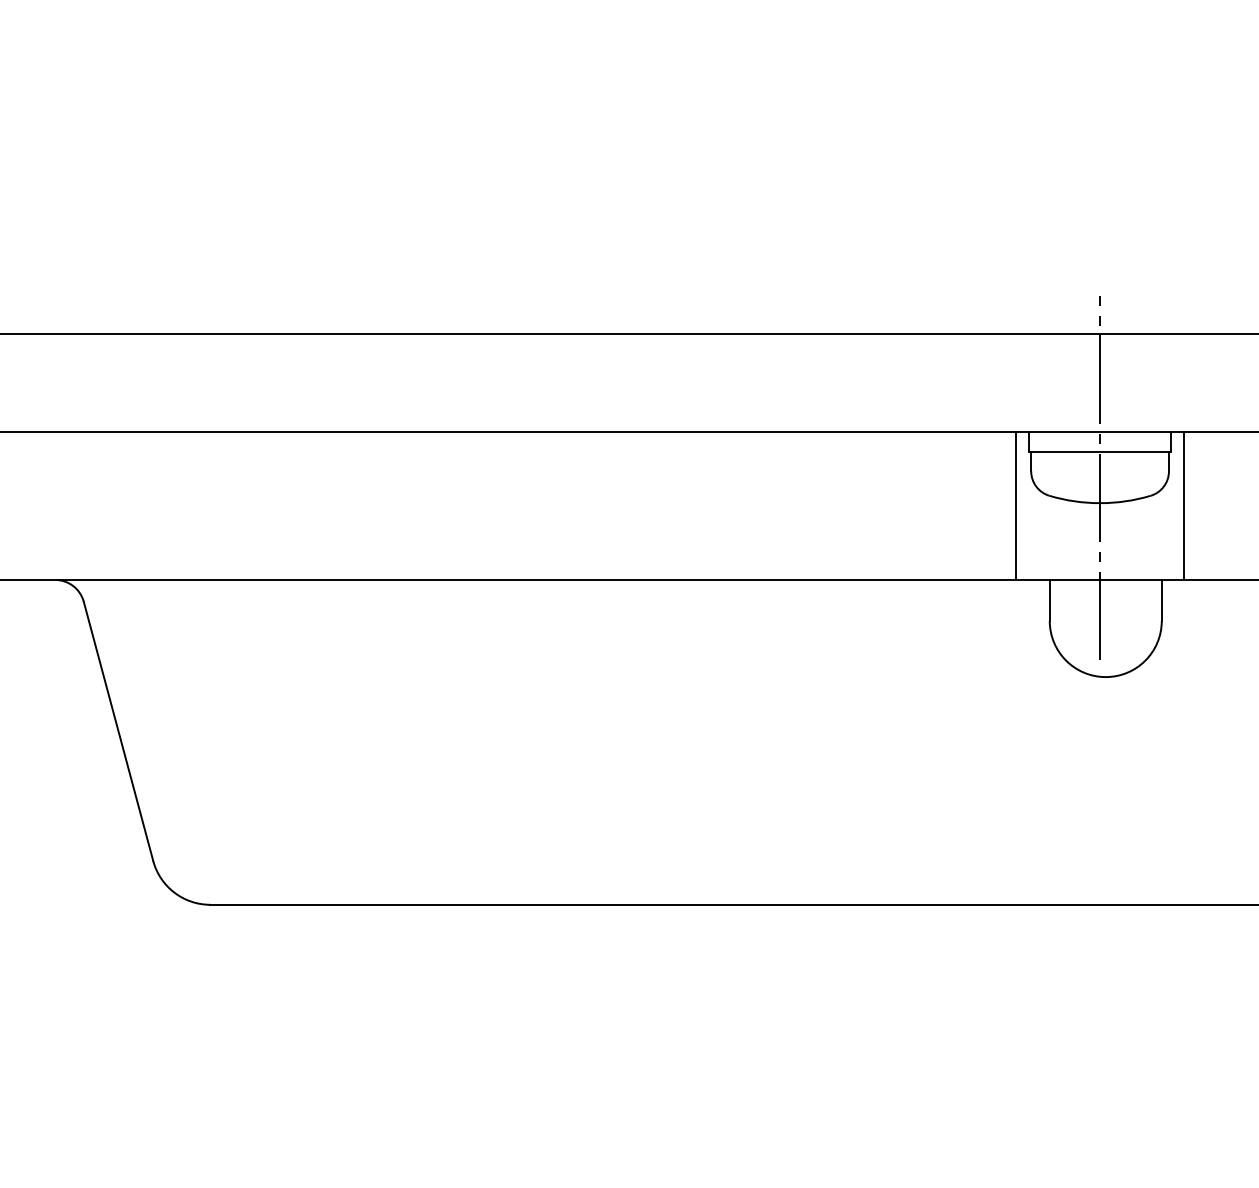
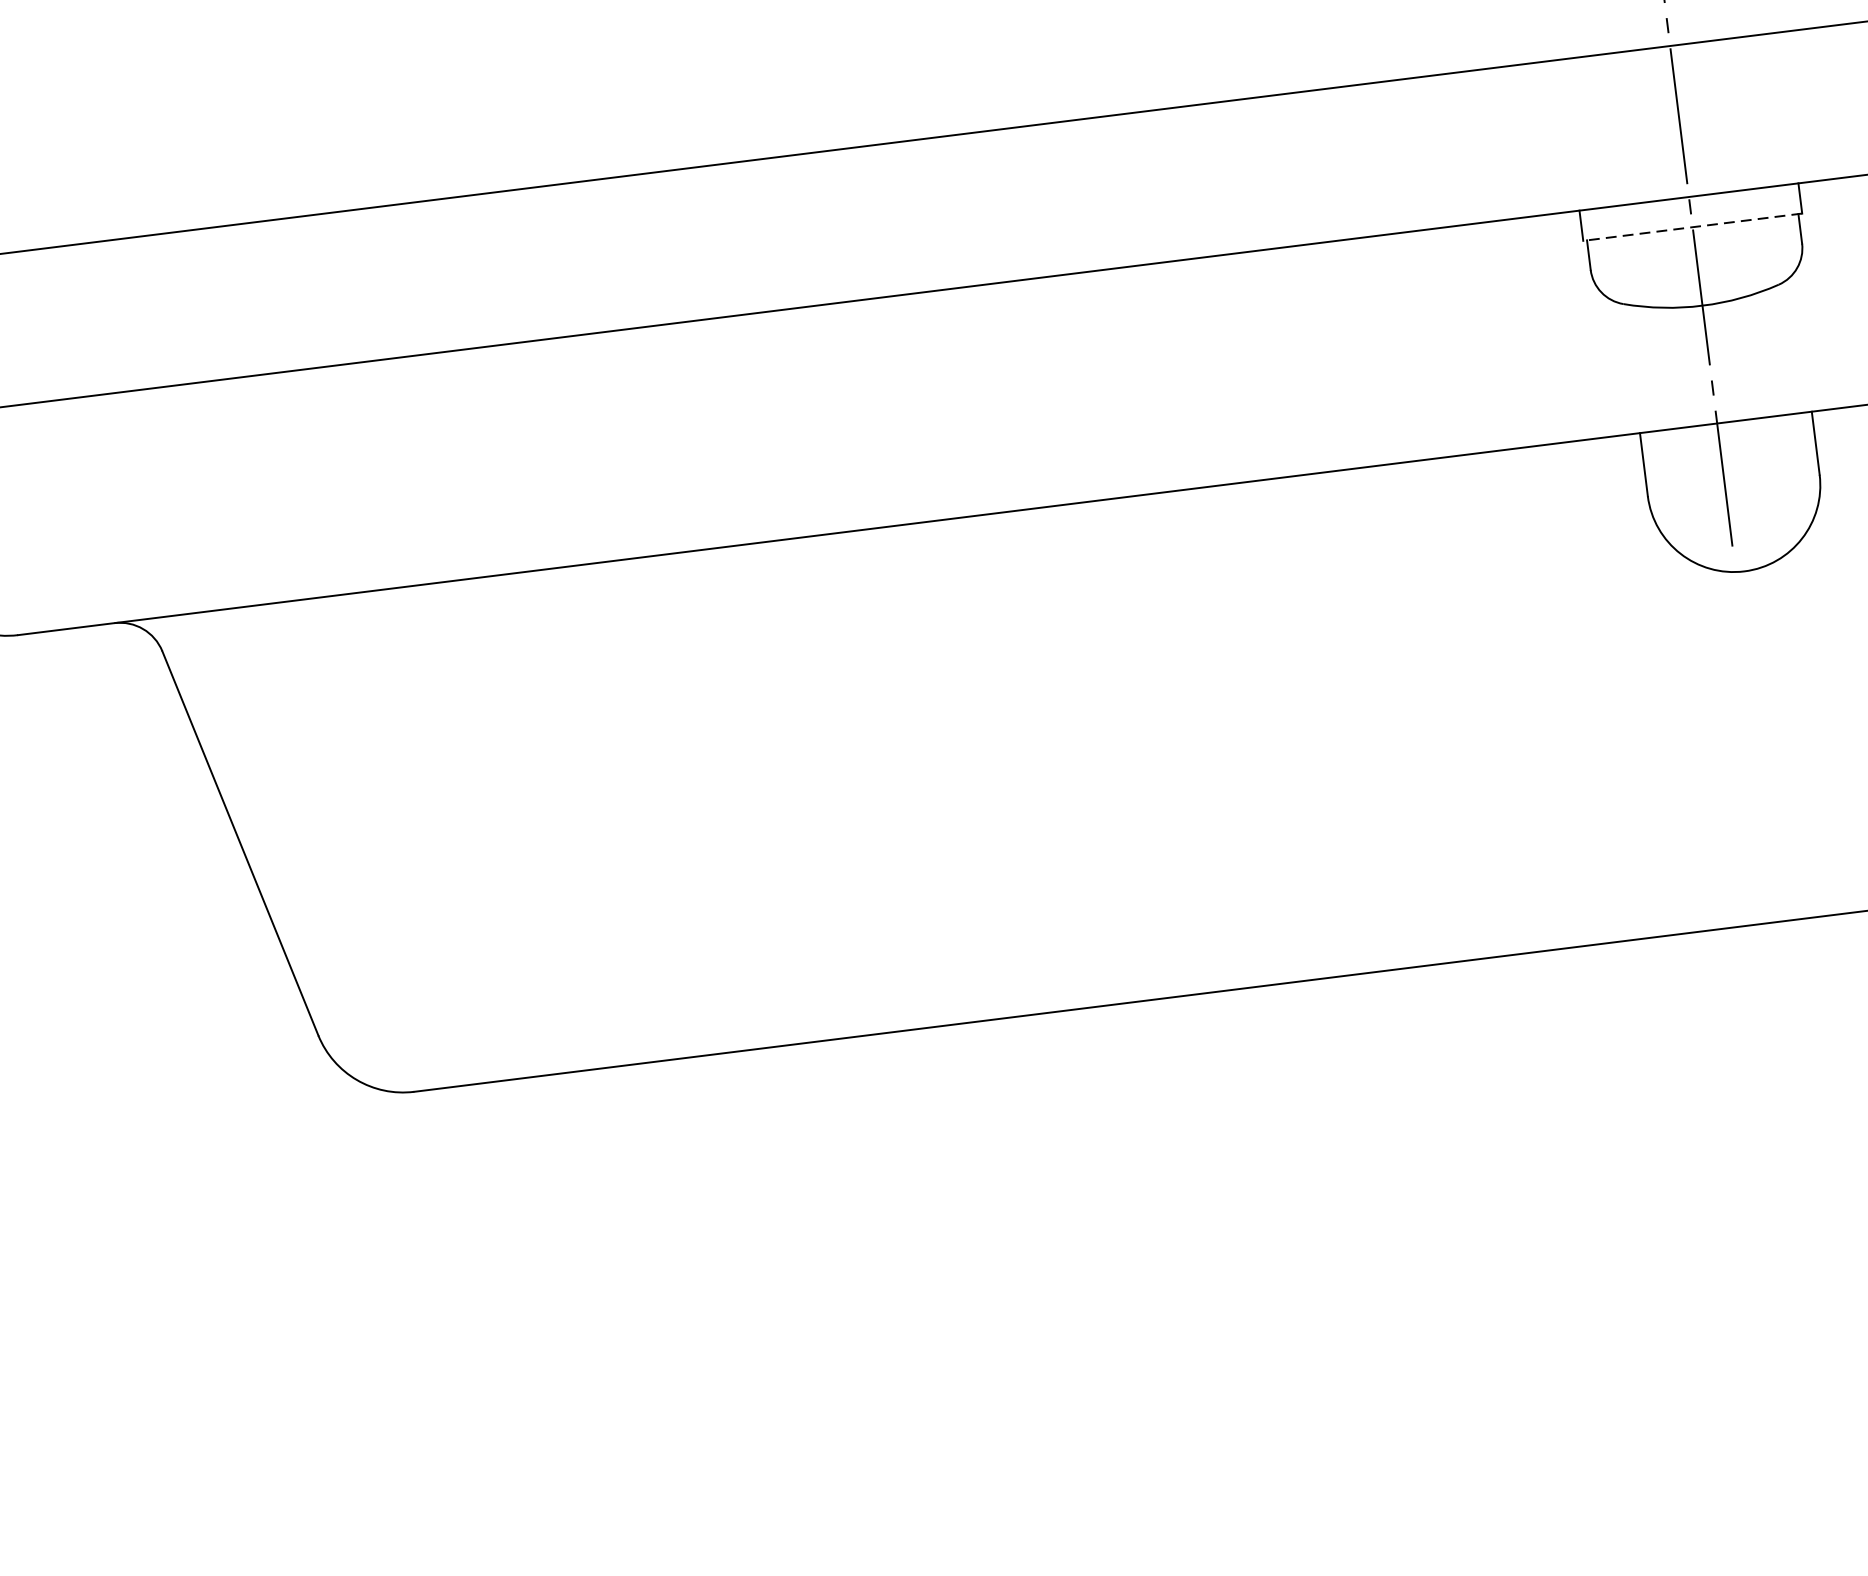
line: (1099, 452) -> (1691, 228), solid -> dashed
line: (1016, 505) -> (1574, 325), removed
line: (1183, 505) -> (1830, 293), removed

